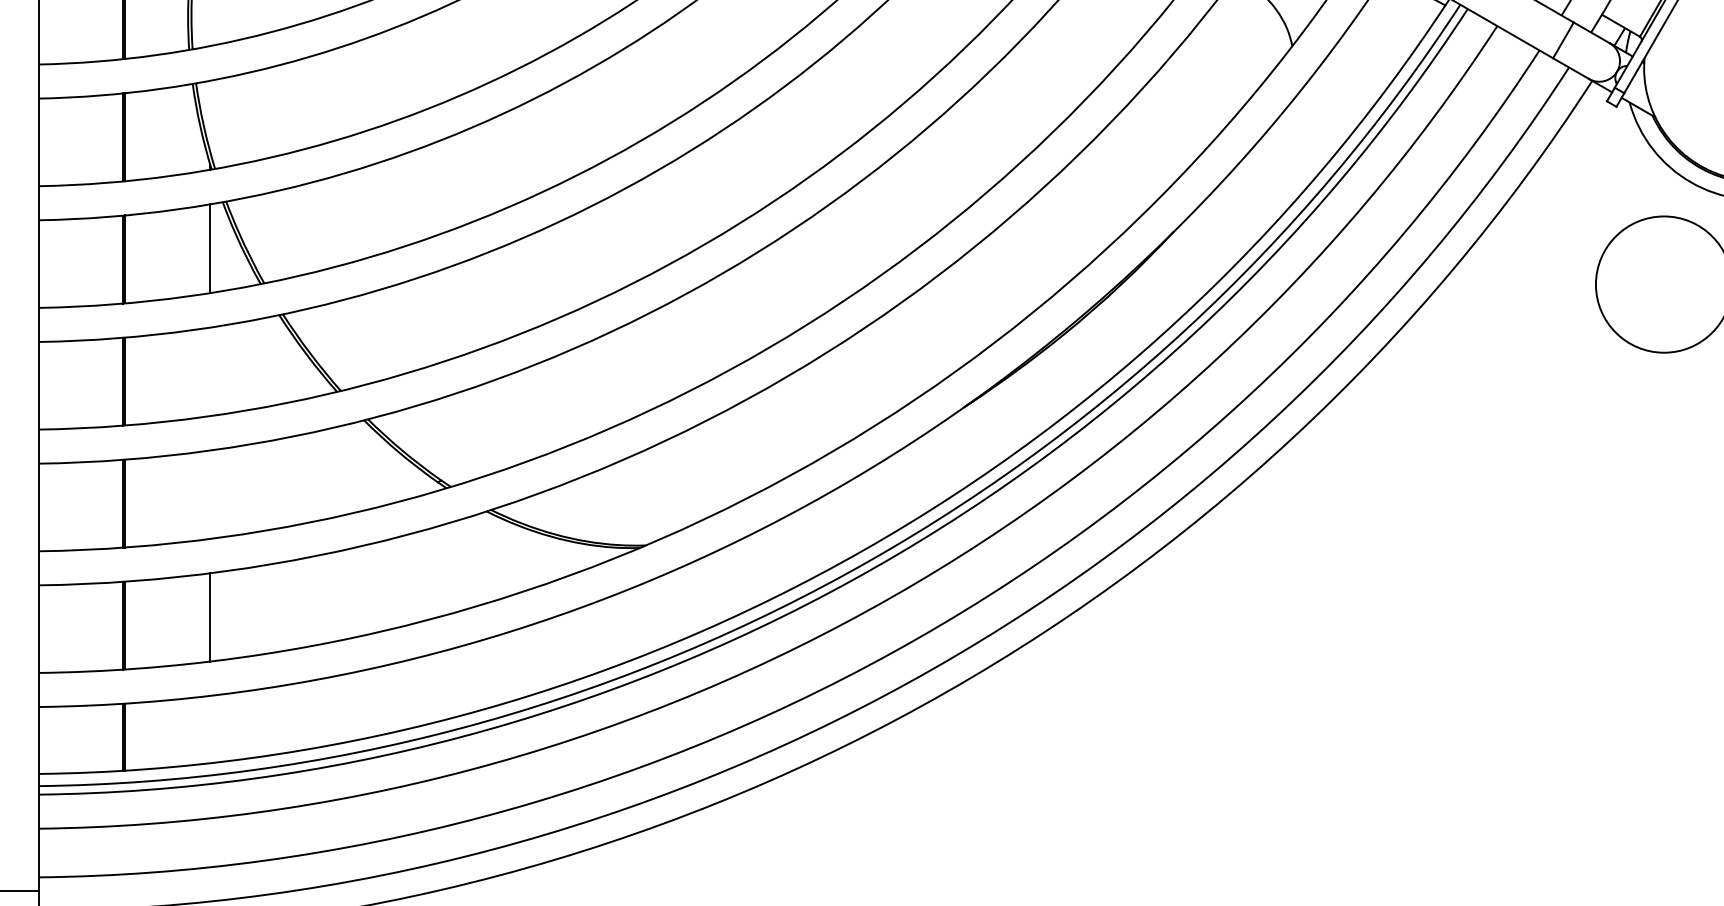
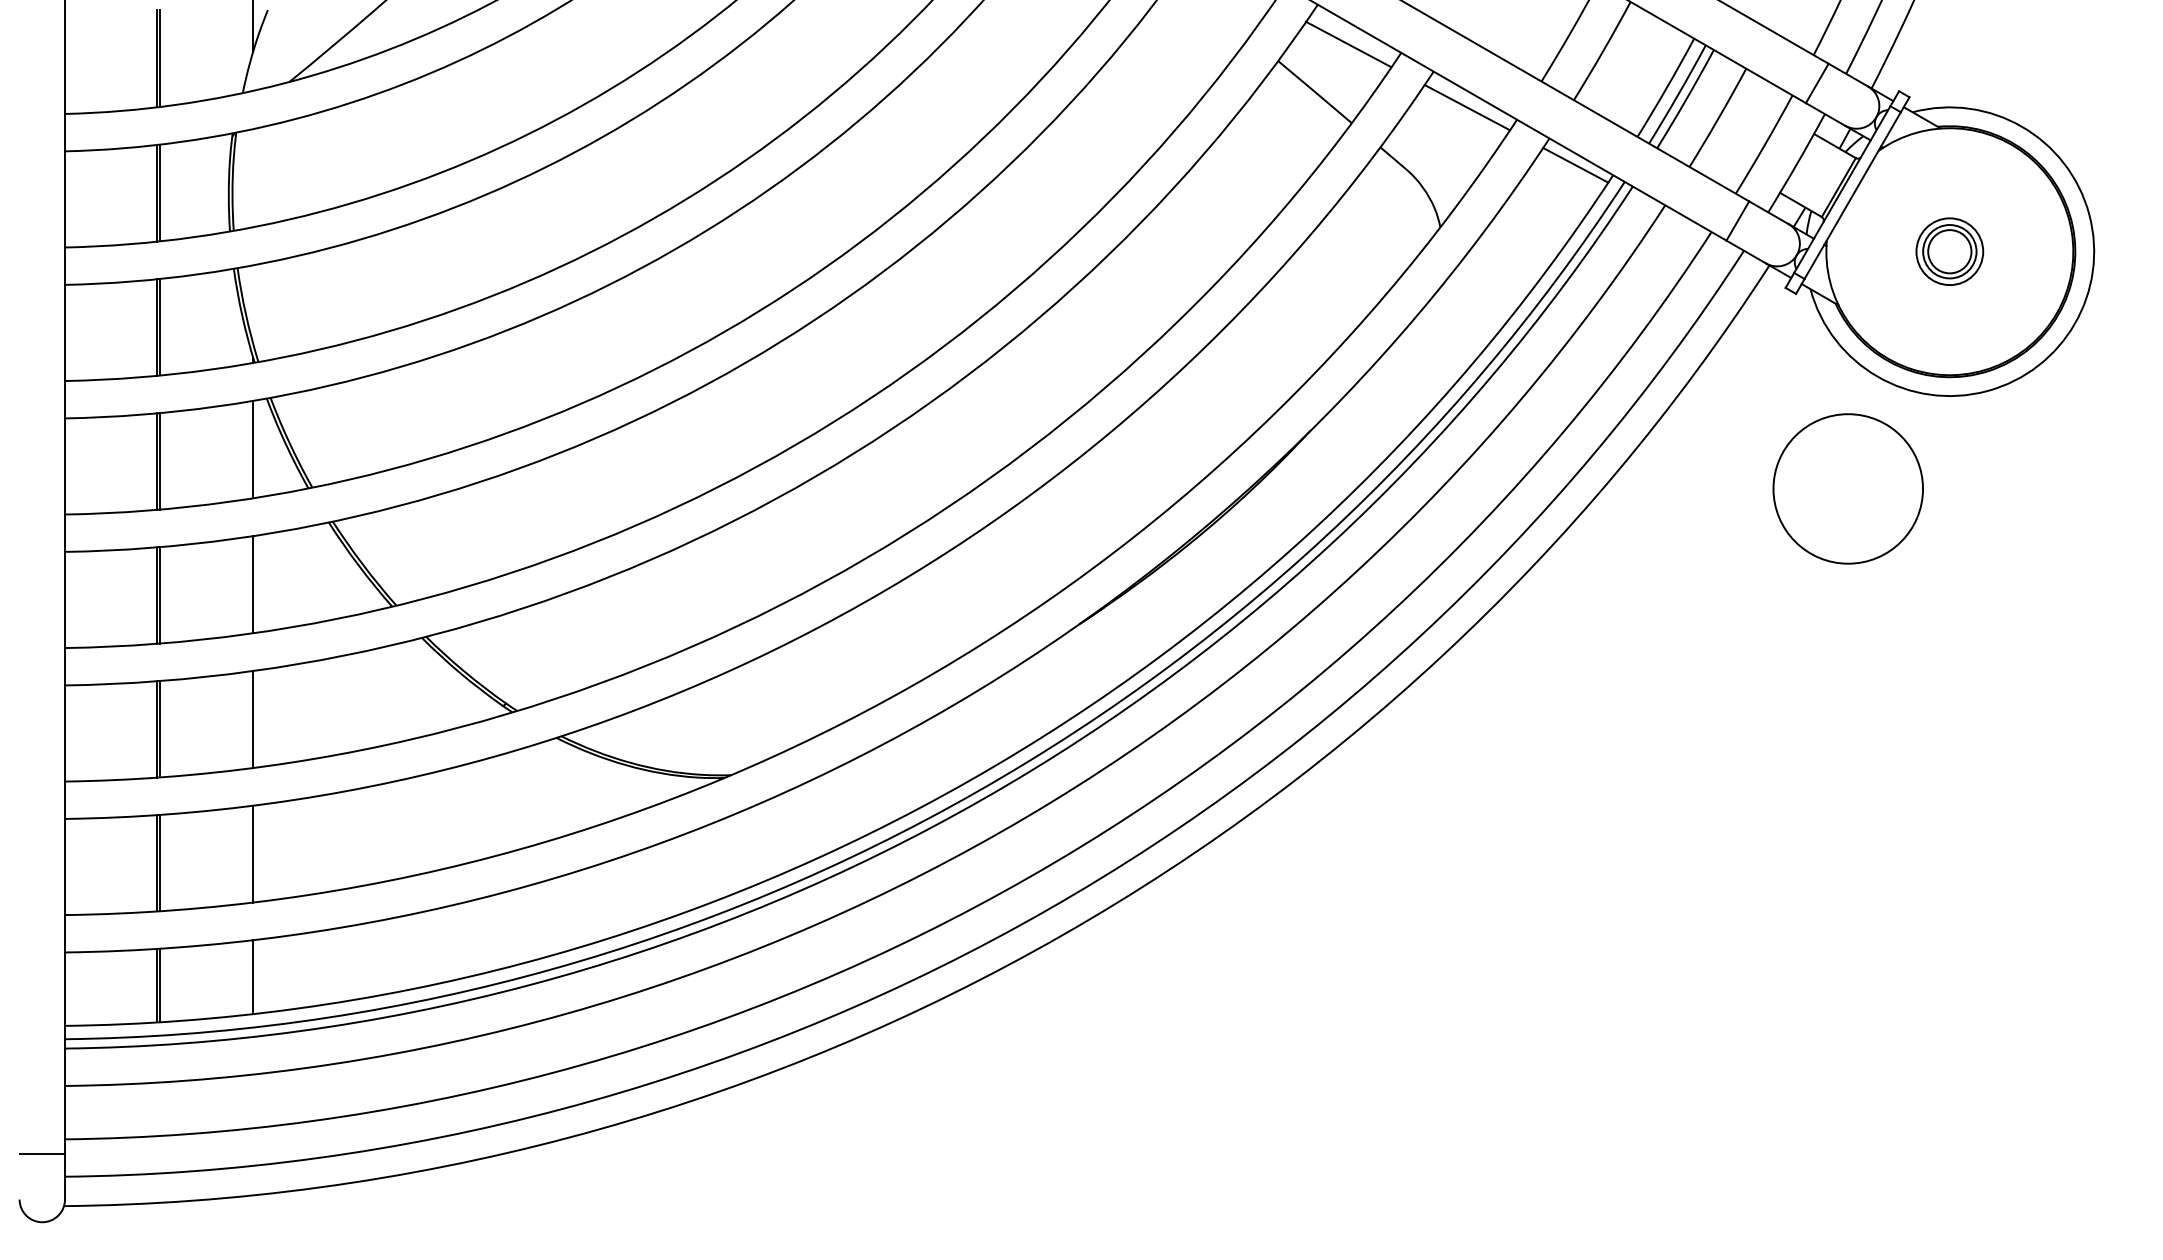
line: (210, 371) -> (253, 584), added
line: (210, 494) -> (253, 719), added
line: (210, 729) -> (253, 977), added

